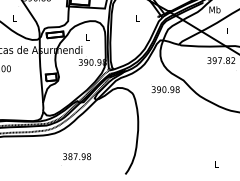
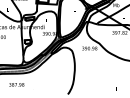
text: (76, 156) -> (16, 84), moved

